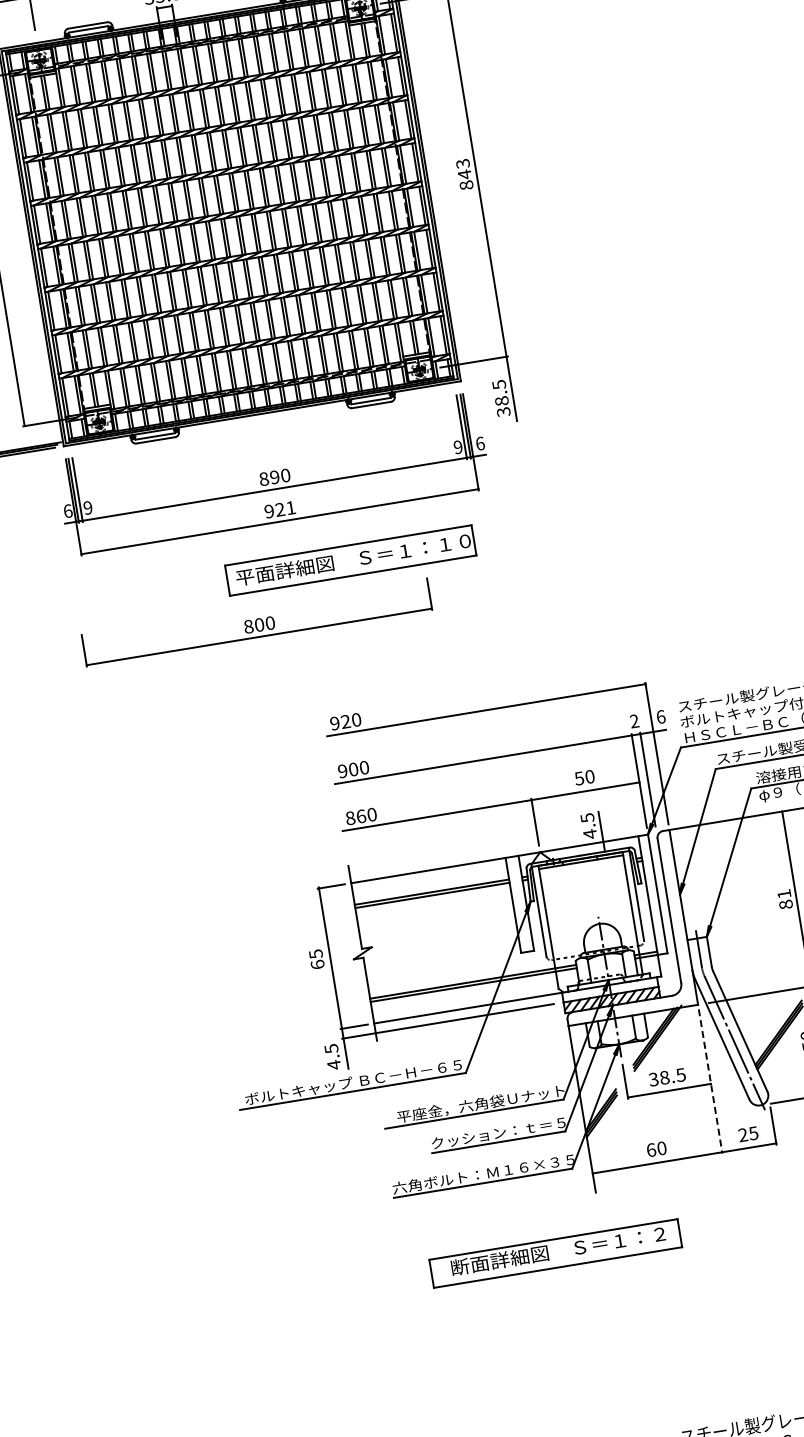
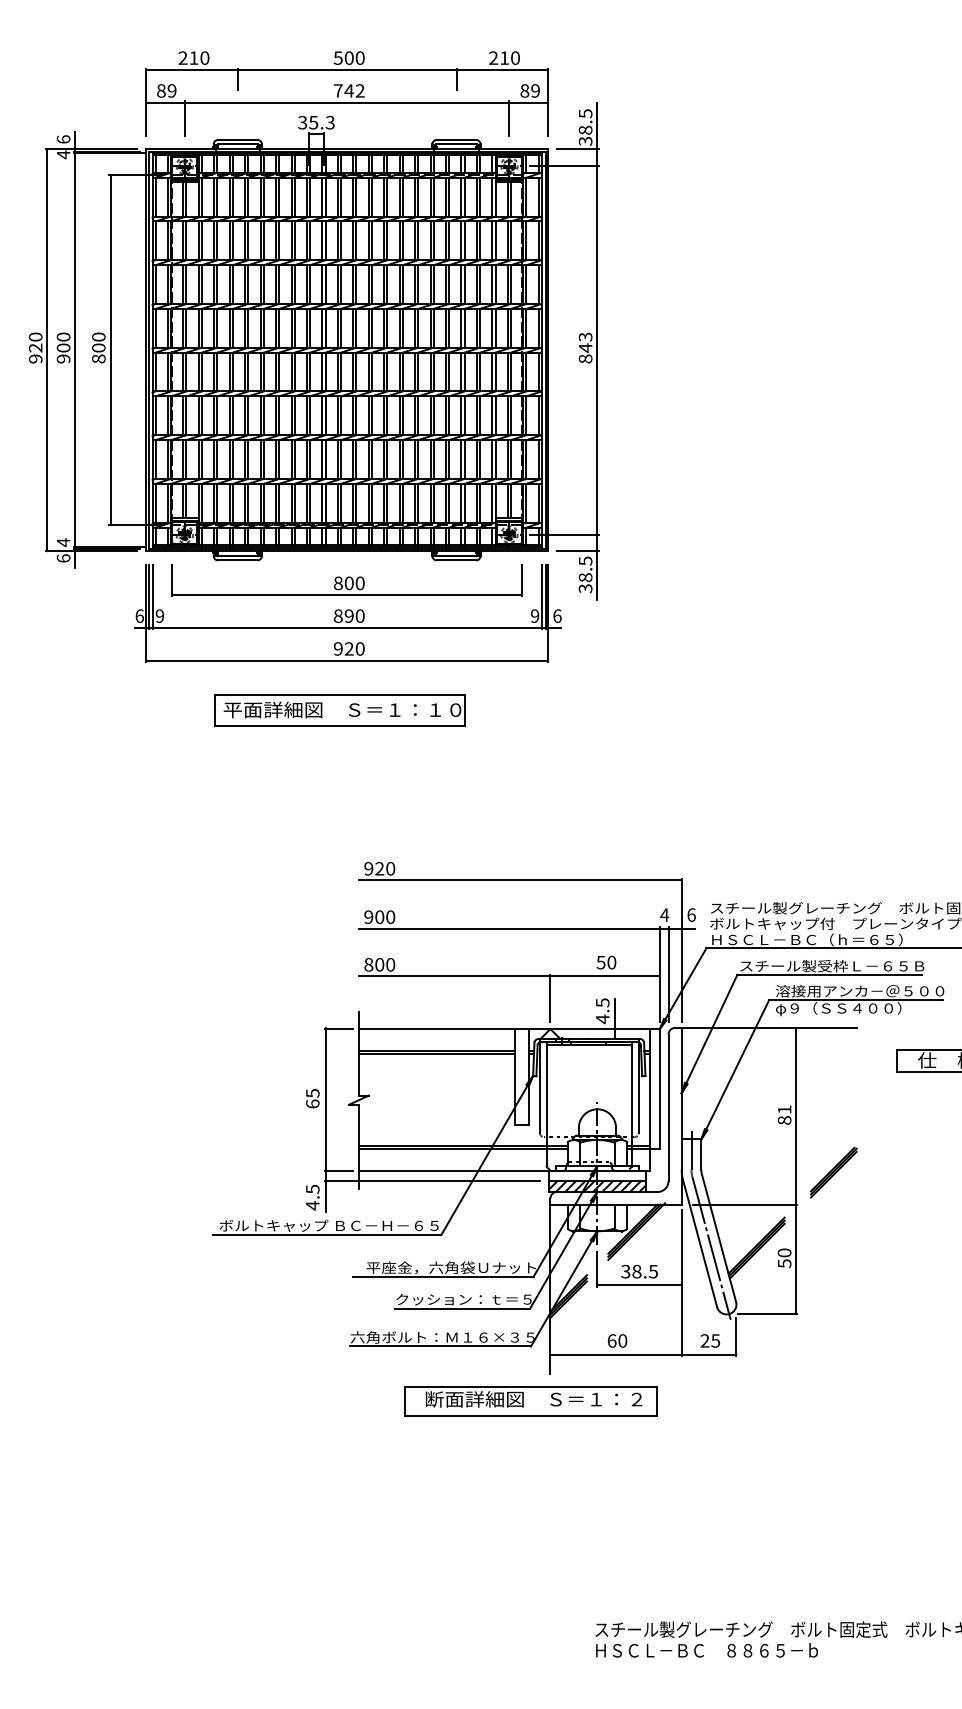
line: (489, 376) -> (577, 551), added
text: (290, 507) -> (359, 648), 921 -> 920
part: (350, 560) -> (339, 710), moved
part: (256, 622) -> (346, 580), moved
text: (634, 720) -> (664, 914), 2 -> 4
text: (361, 816) -> (379, 964), 860 -> 800
line: (710, 1082) -> (681, 1283), dashed -> solid
part: (555, 1253) -> (530, 1401), moved

